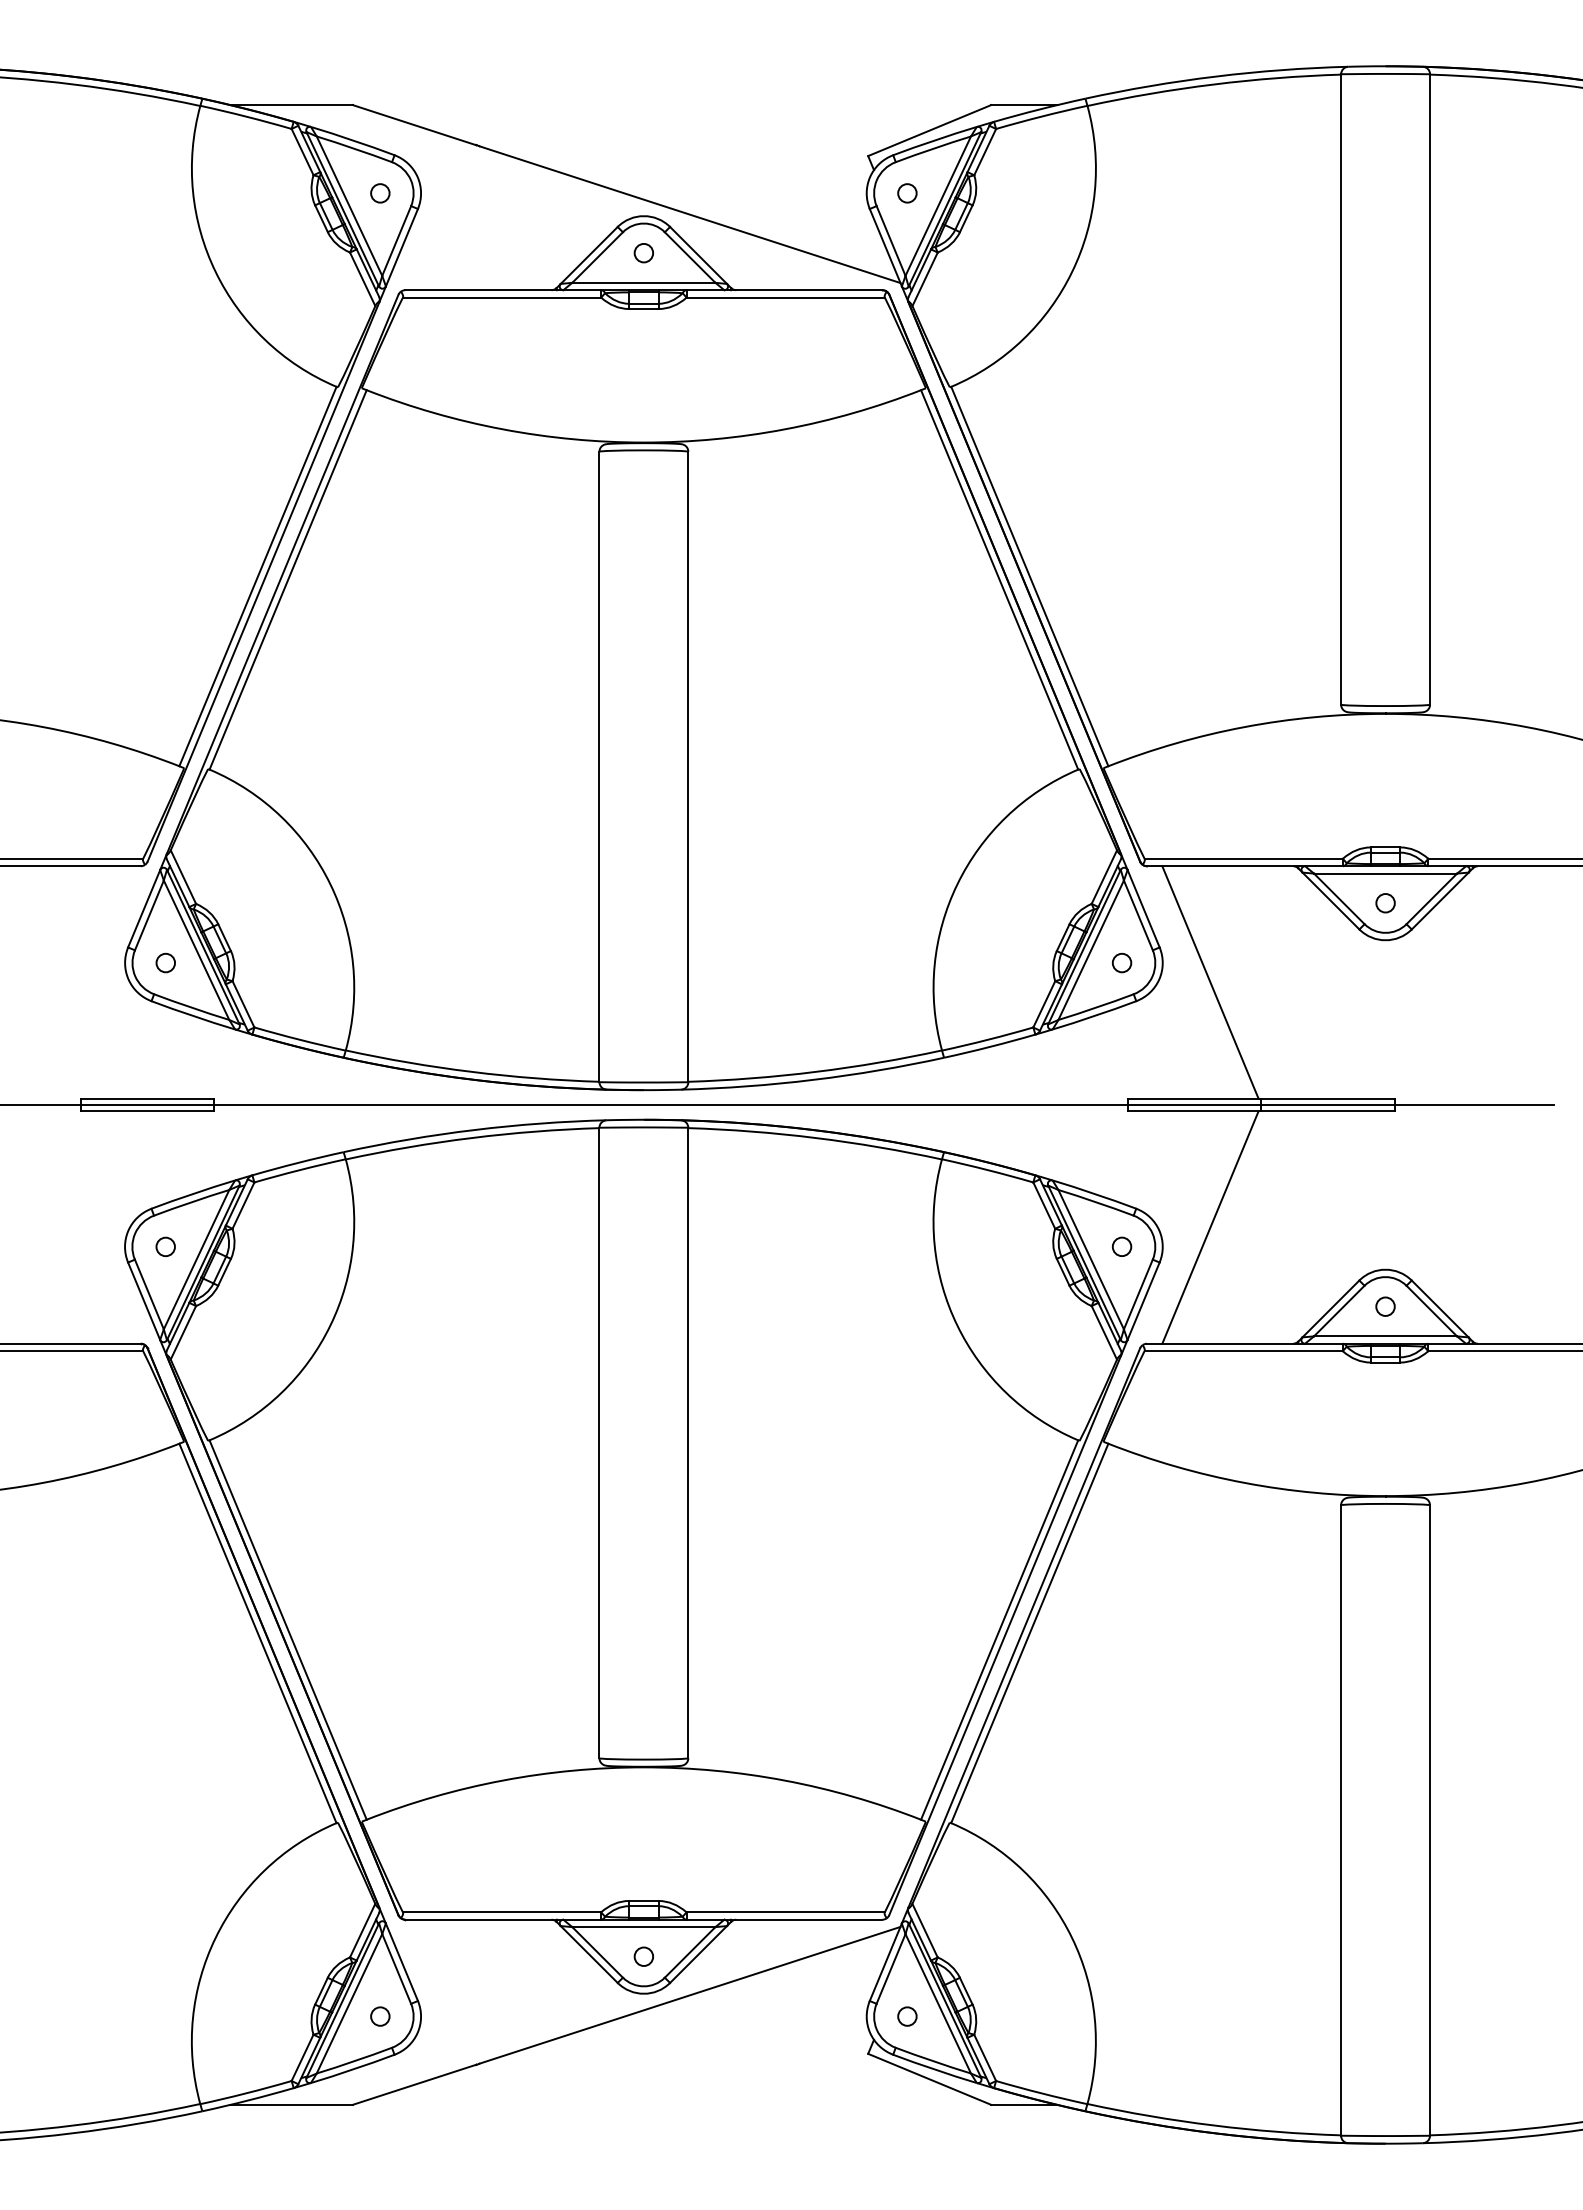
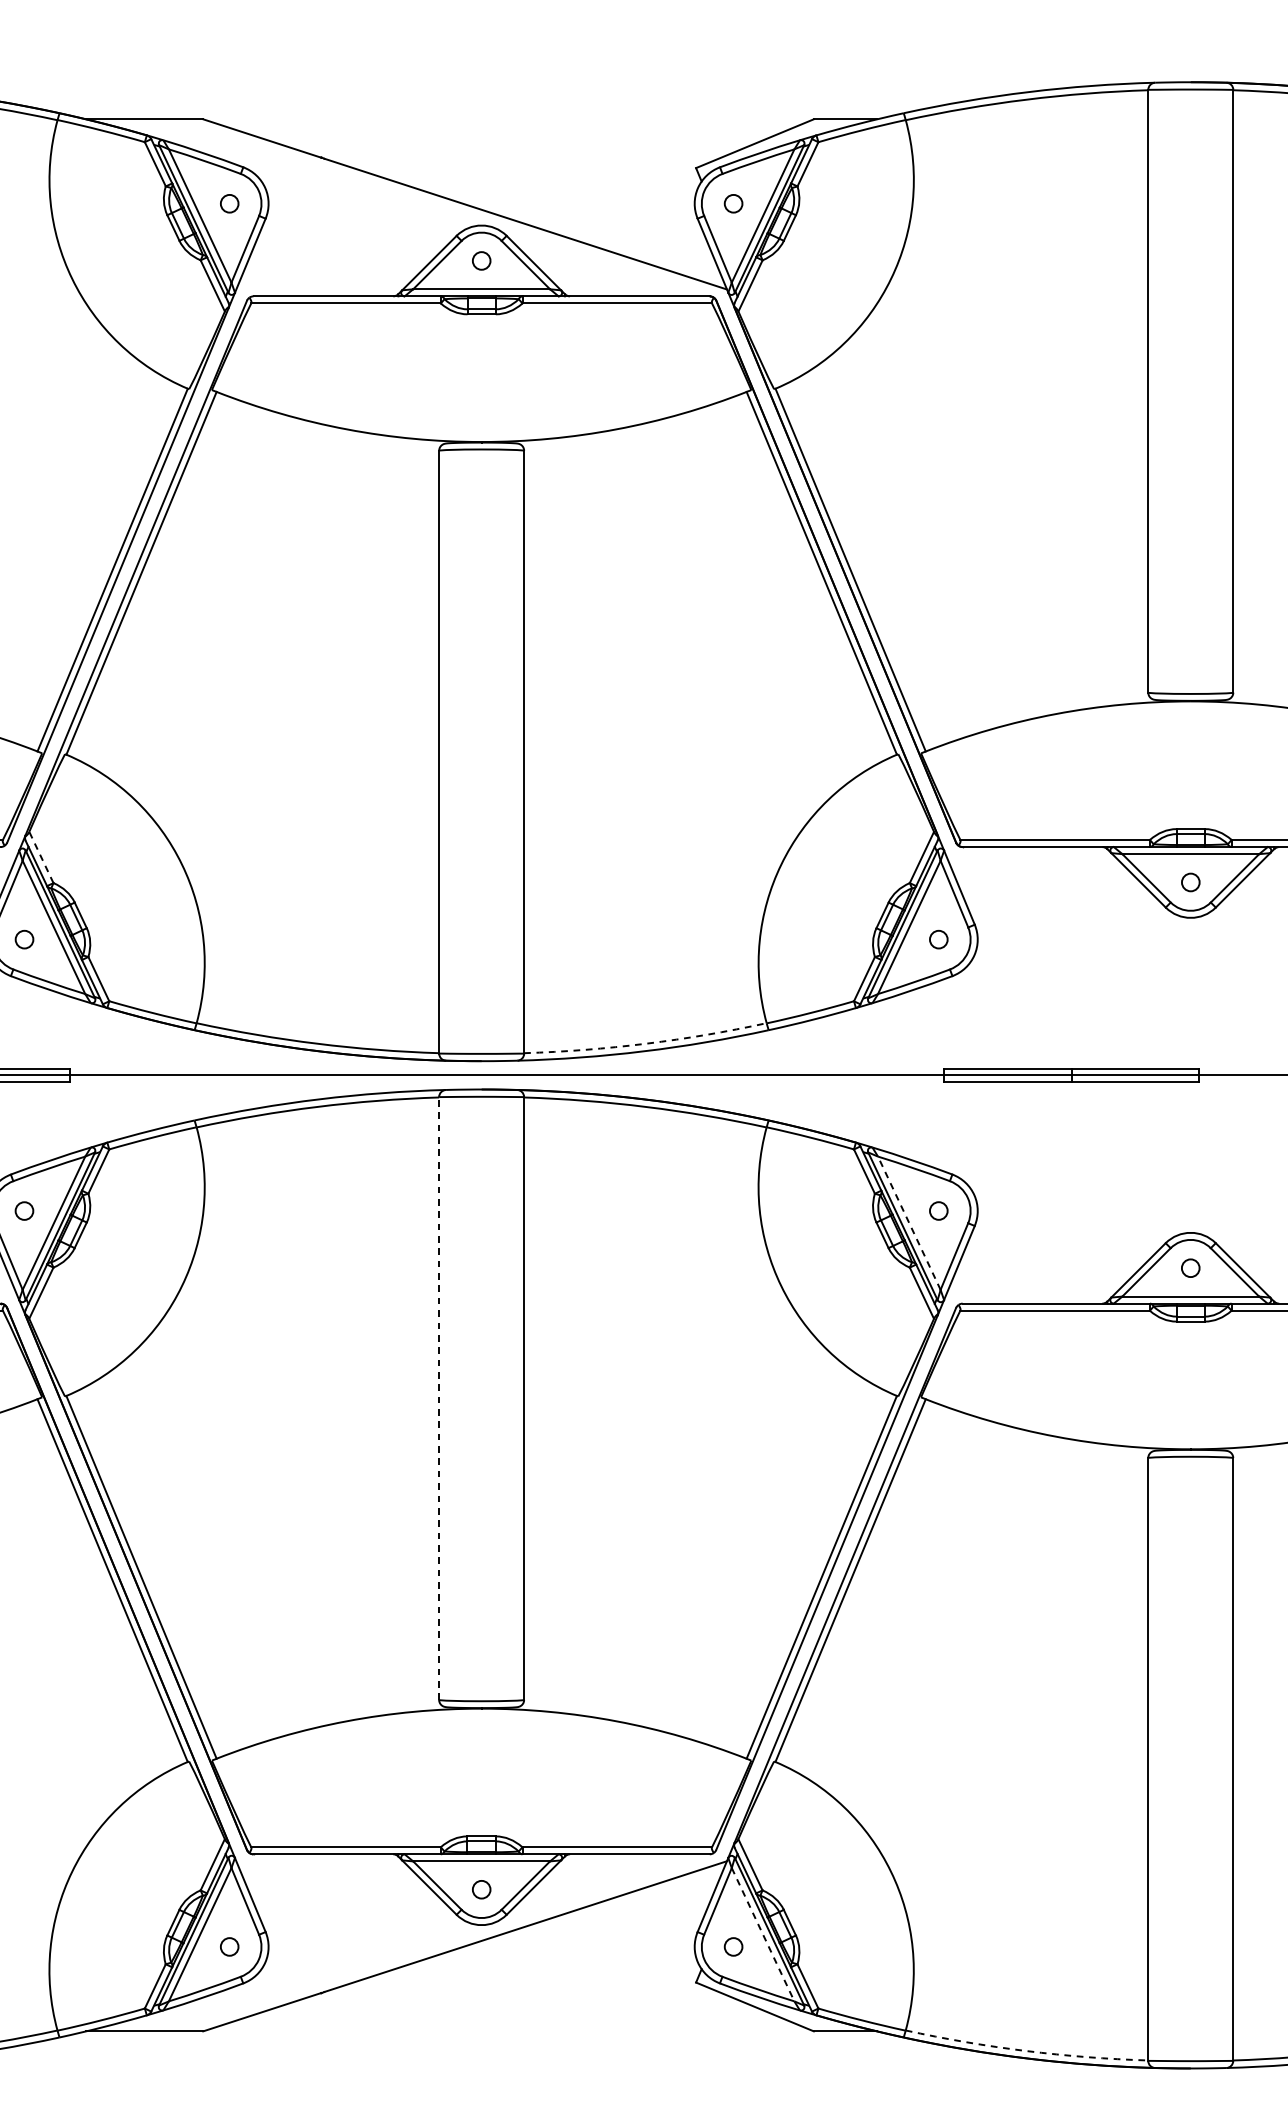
line: (183, 877) -> (41, 857), solid -> dashed
line: (1210, 982) -> (1023, 958), removed
arc: (815, 1071) -> (645, 1043), solid -> dashed
line: (1210, 1227) -> (1023, 1192), removed
line: (1091, 1259) -> (909, 1223), solid -> dashed
line: (599, 1442) -> (439, 1398), solid -> dashed
line: (938, 2003) -> (763, 1934), solid -> dashed
arc: (1213, 2125) -> (1026, 2051), solid -> dashed

